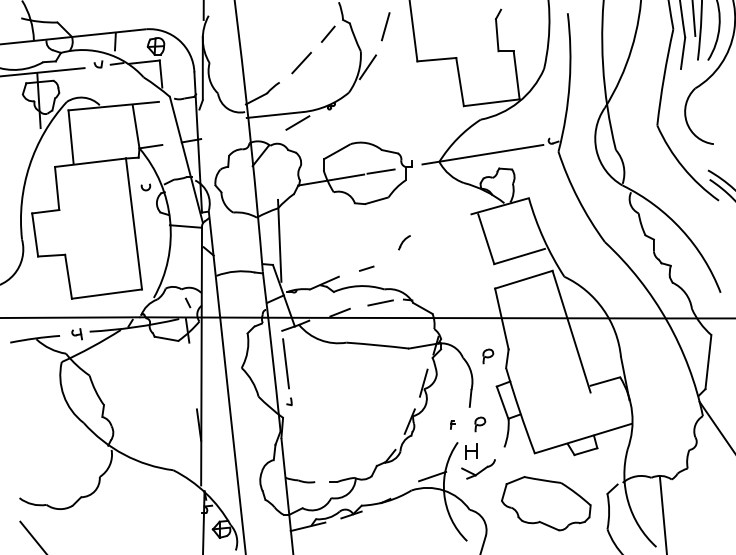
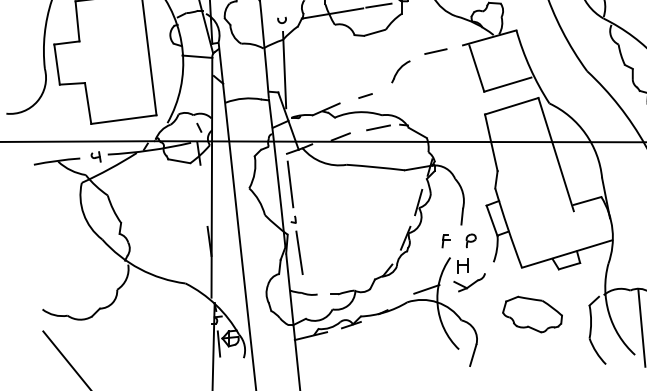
arc: (145, 189) -> (281, 22), moved
line: (442, 220) -> (436, 51), added
part: (404, 242) -> (400, 71), size x1.67
part: (488, 356) -> (478, 177), removed
part: (452, 424) -> (445, 240), size x1.67
line: (295, 437) -> (299, 253), added
part: (545, 503) -> (531, 314), size x0.71
line: (208, 534) -> (218, 343), added

